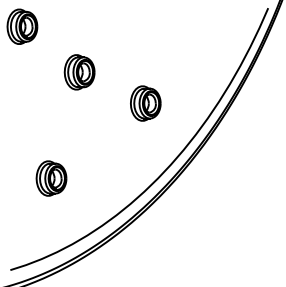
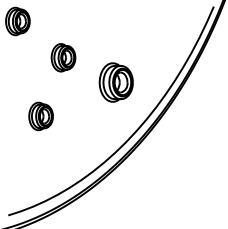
part: (144, 103) -> (115, 82), size x1.4
part: (50, 178) -> (40, 116), moved

